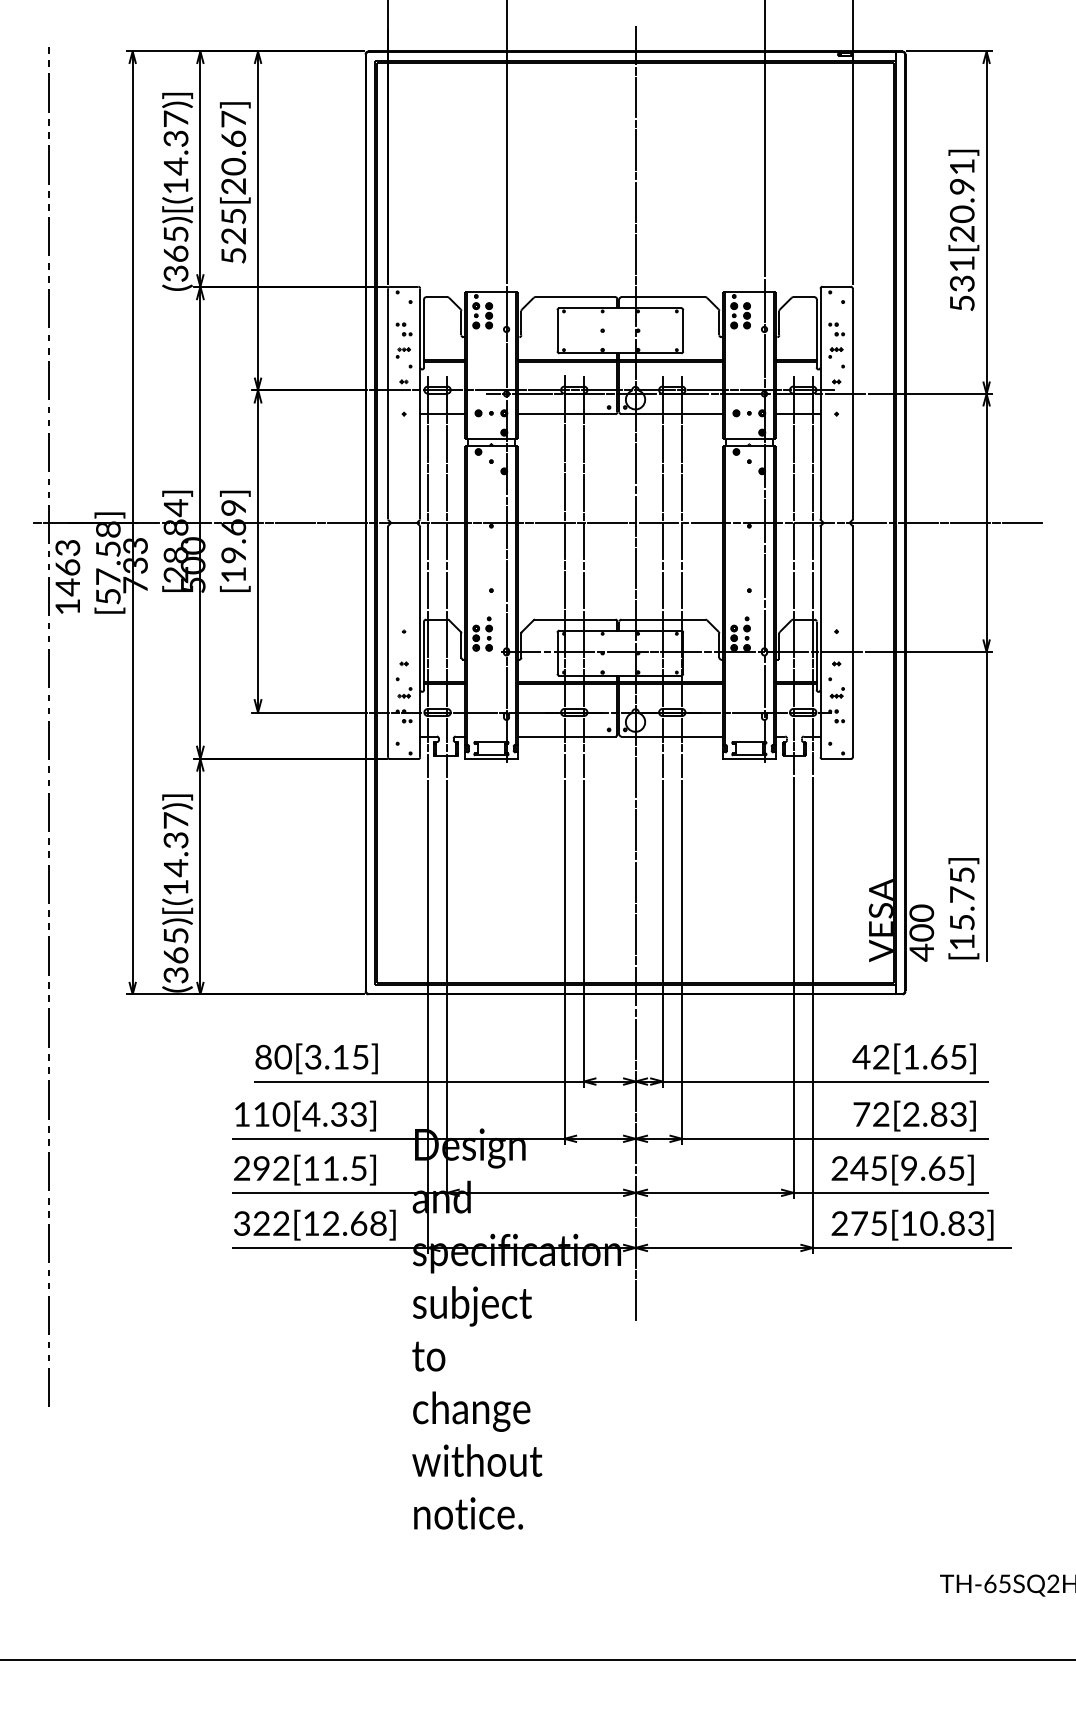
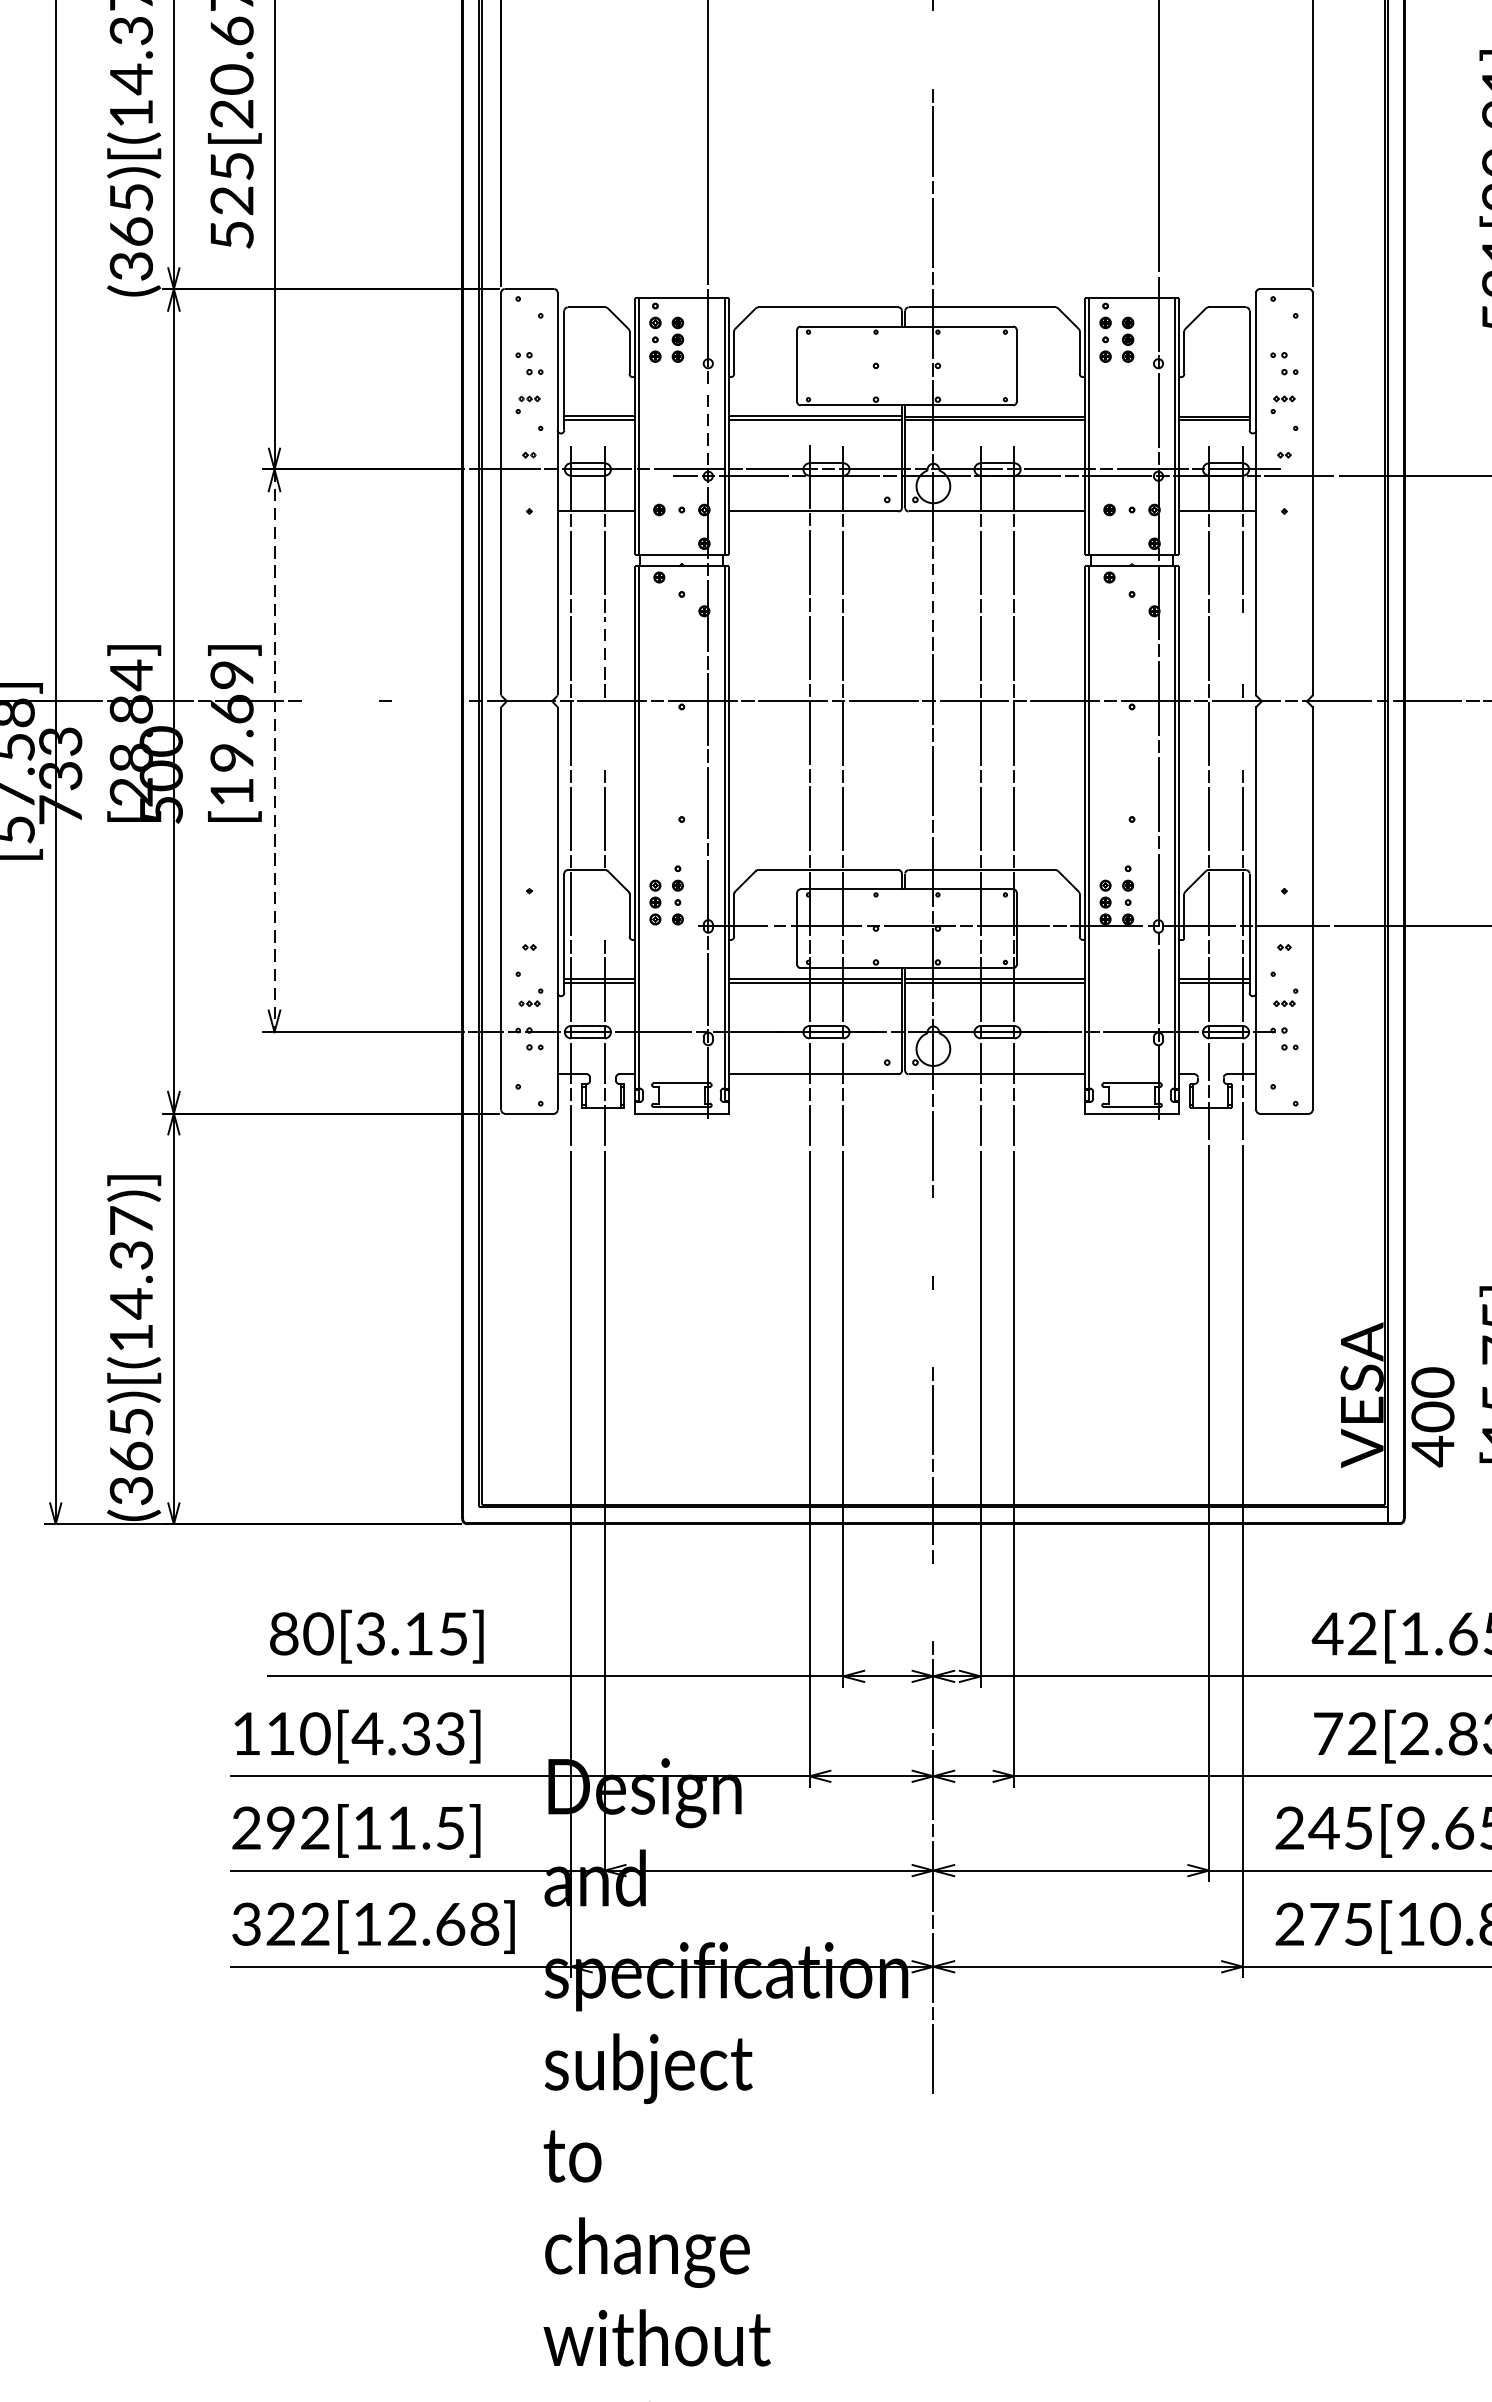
line: (635, 149) -> (933, 49), removed
line: (506, 365) -> (708, 426), solid -> dashed
line: (635, 463) -> (933, 597), solid -> dashed
line: (447, 492) -> (605, 648), solid -> dashed
line: (812, 492) -> (1242, 648), removed
line: (295, 522) -> (339, 700), removed
line: (347, 522) -> (430, 700), removed
line: (447, 541) -> (605, 733), removed
line: (812, 541) -> (1242, 733), removed
line: (258, 551) -> (275, 751), solid -> dashed
line: (447, 639) -> (605, 904), removed
line: (635, 829) -> (933, 1236), removed
line: (635, 881) -> (933, 1327), removed
line: (635, 1038) -> (933, 1601), removed

